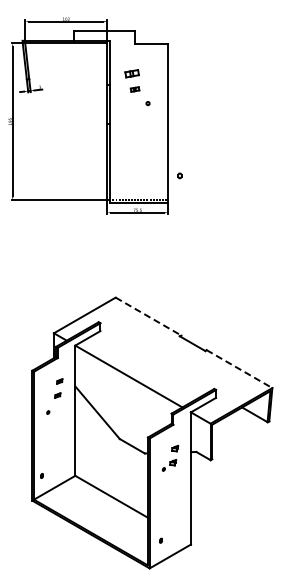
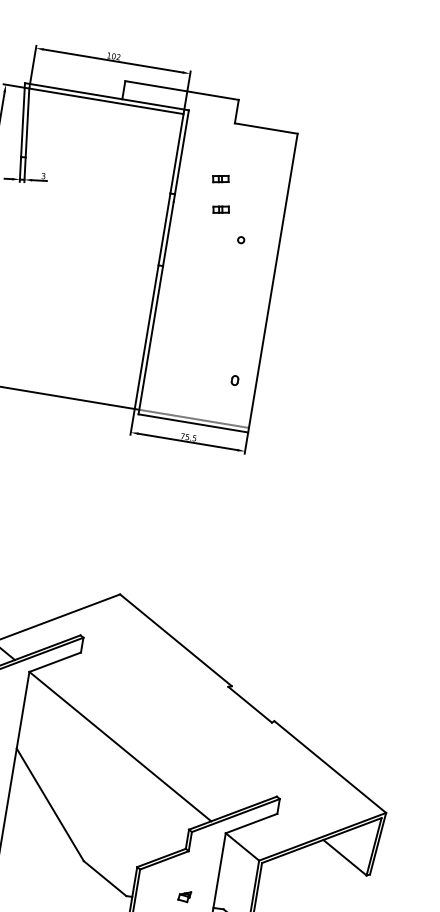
part: (132, 73) -> (221, 178), size x0.62
part: (179, 175) -> (234, 379), moved
line: (148, 316) -> (175, 640), dashed -> solid
line: (239, 369) -> (330, 767), dashed -> solid

